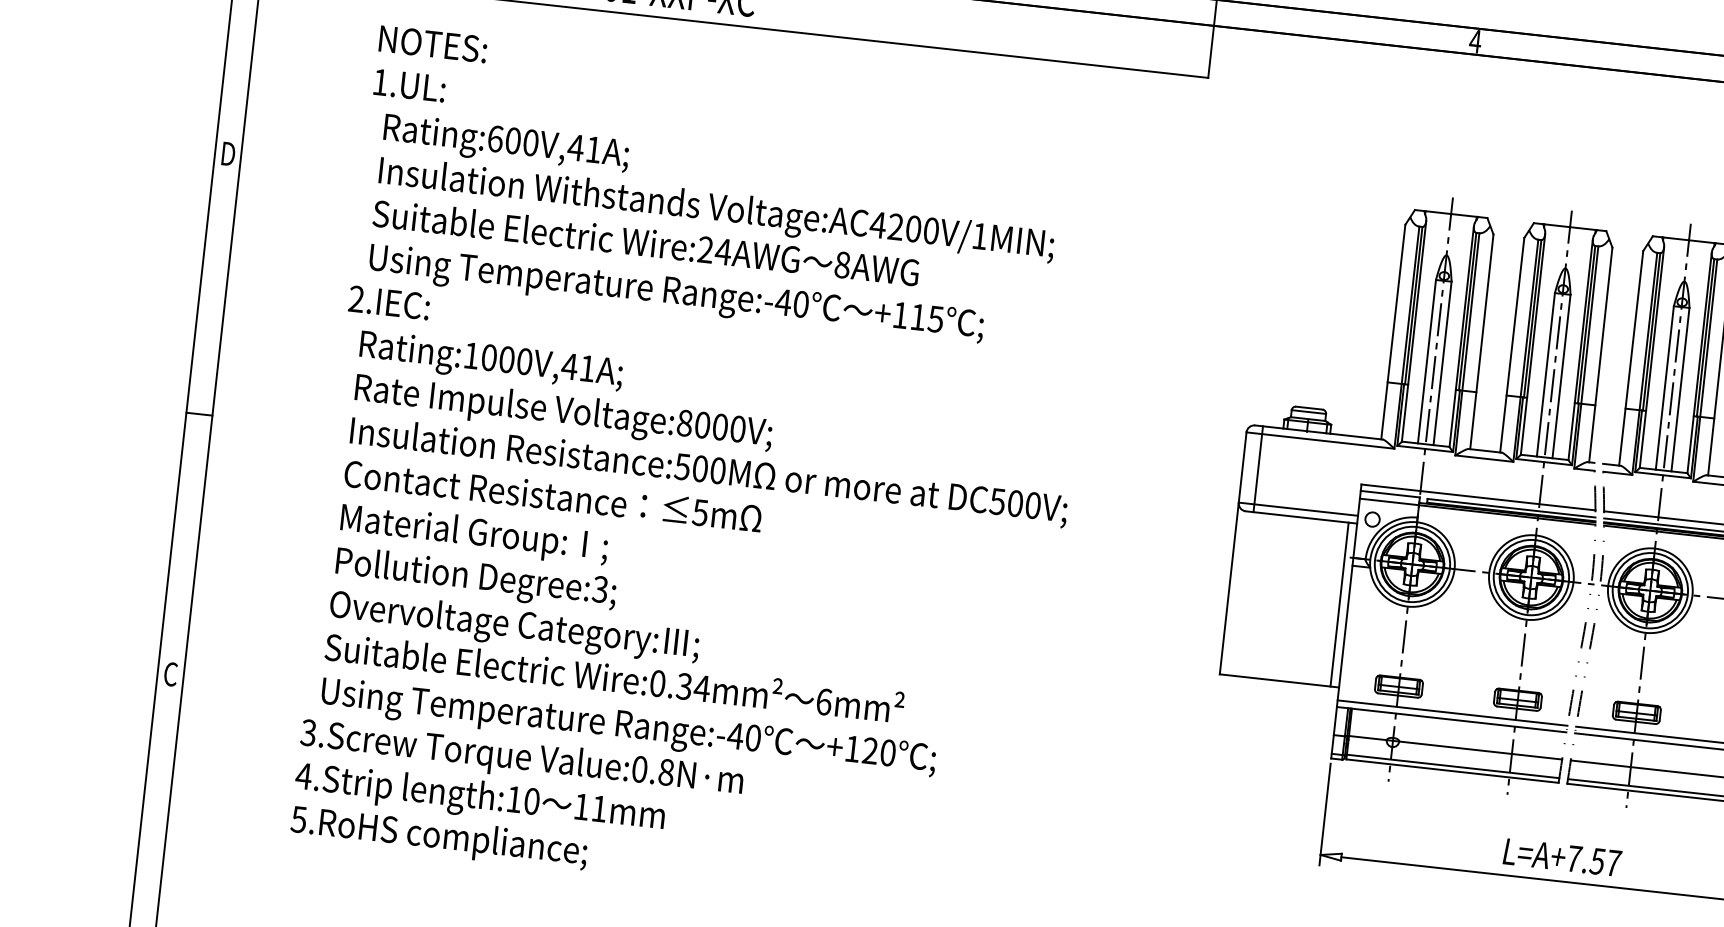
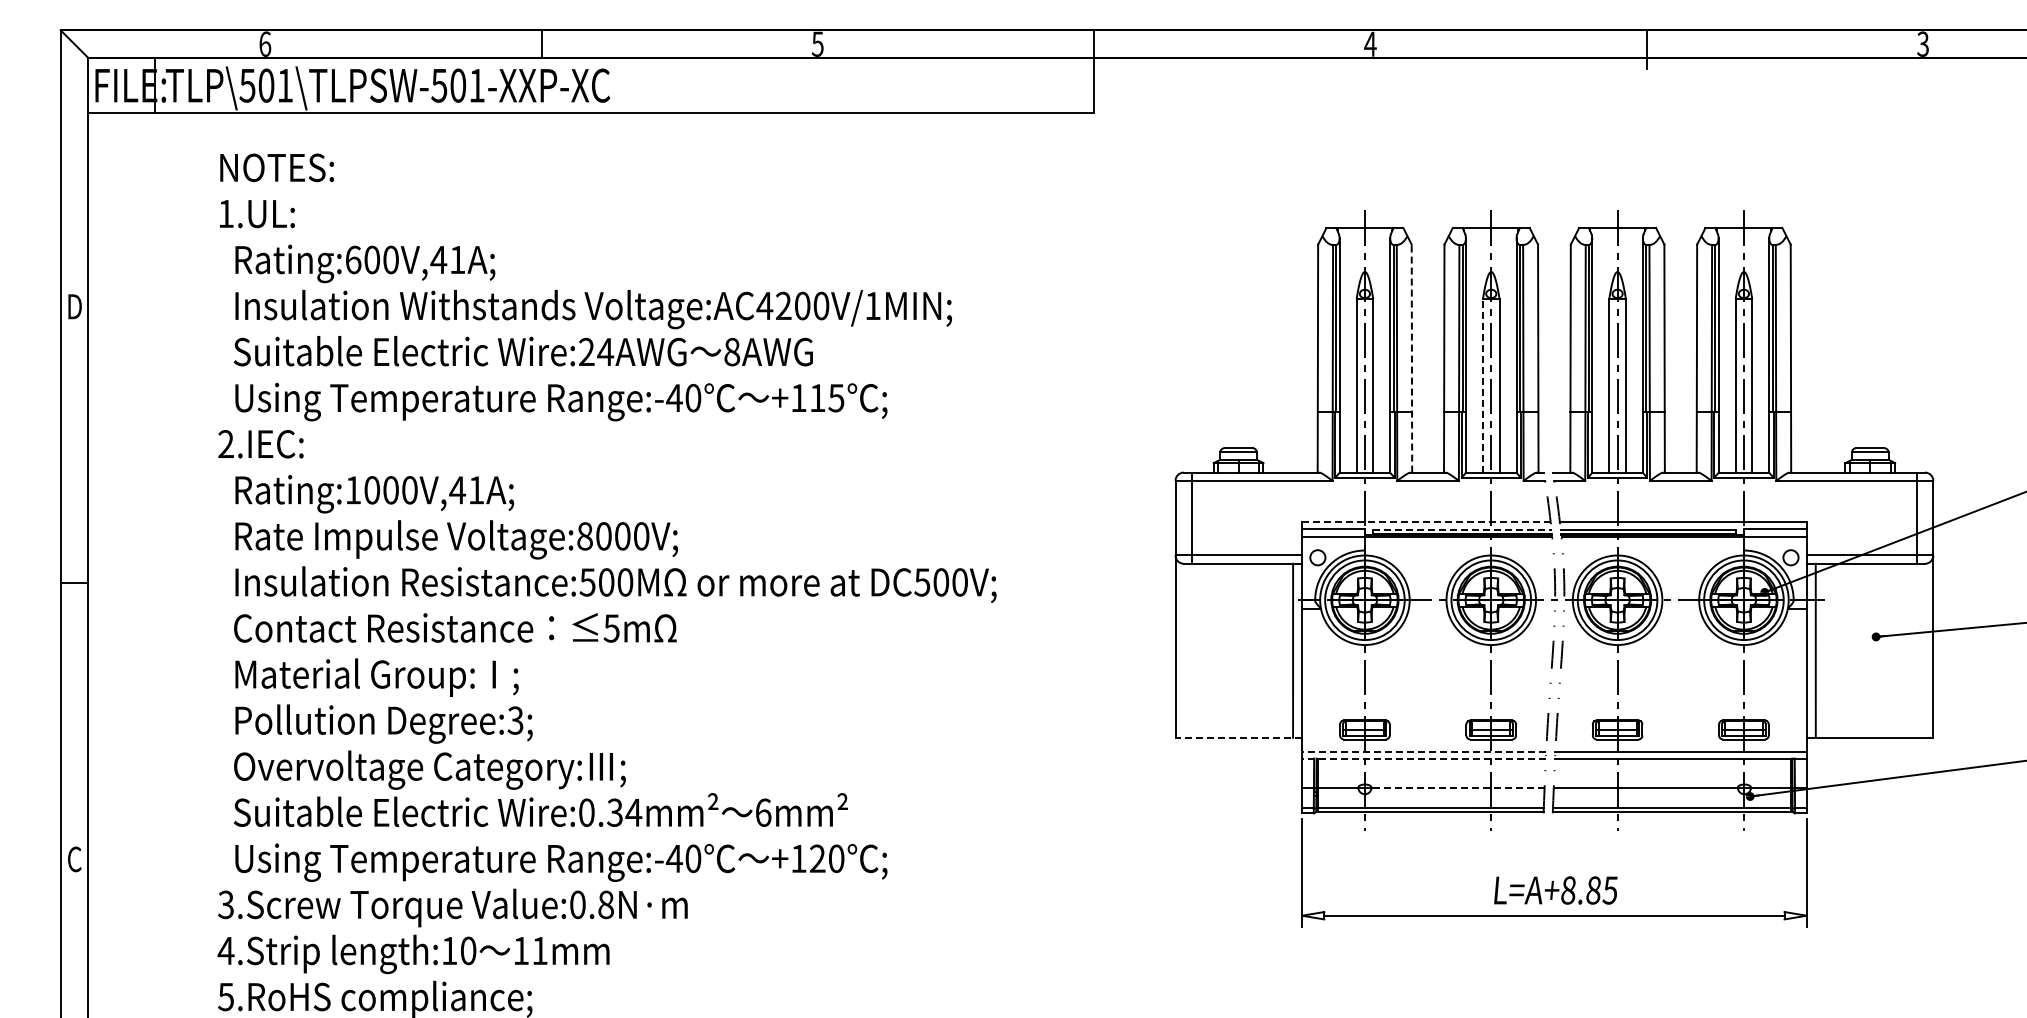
line: (1481, 341) -> (1411, 358), solid -> dashed
line: (1545, 374) -> (1482, 385), solid -> dashed
line: (1478, 497) -> (1426, 522), solid -> dashed
line: (1511, 507) -> (1462, 529), solid -> dashed
line: (1279, 680) -> (1238, 737), solid -> dashed
line: (1451, 712) -> (1423, 751), solid -> dashed
line: (1452, 719) -> (1424, 758), solid -> dashed
line: (1481, 750) -> (1458, 787), solid -> dashed
text: (1593, 861) -> (1589, 890), L=A+7.57 -> L=A+8.85

